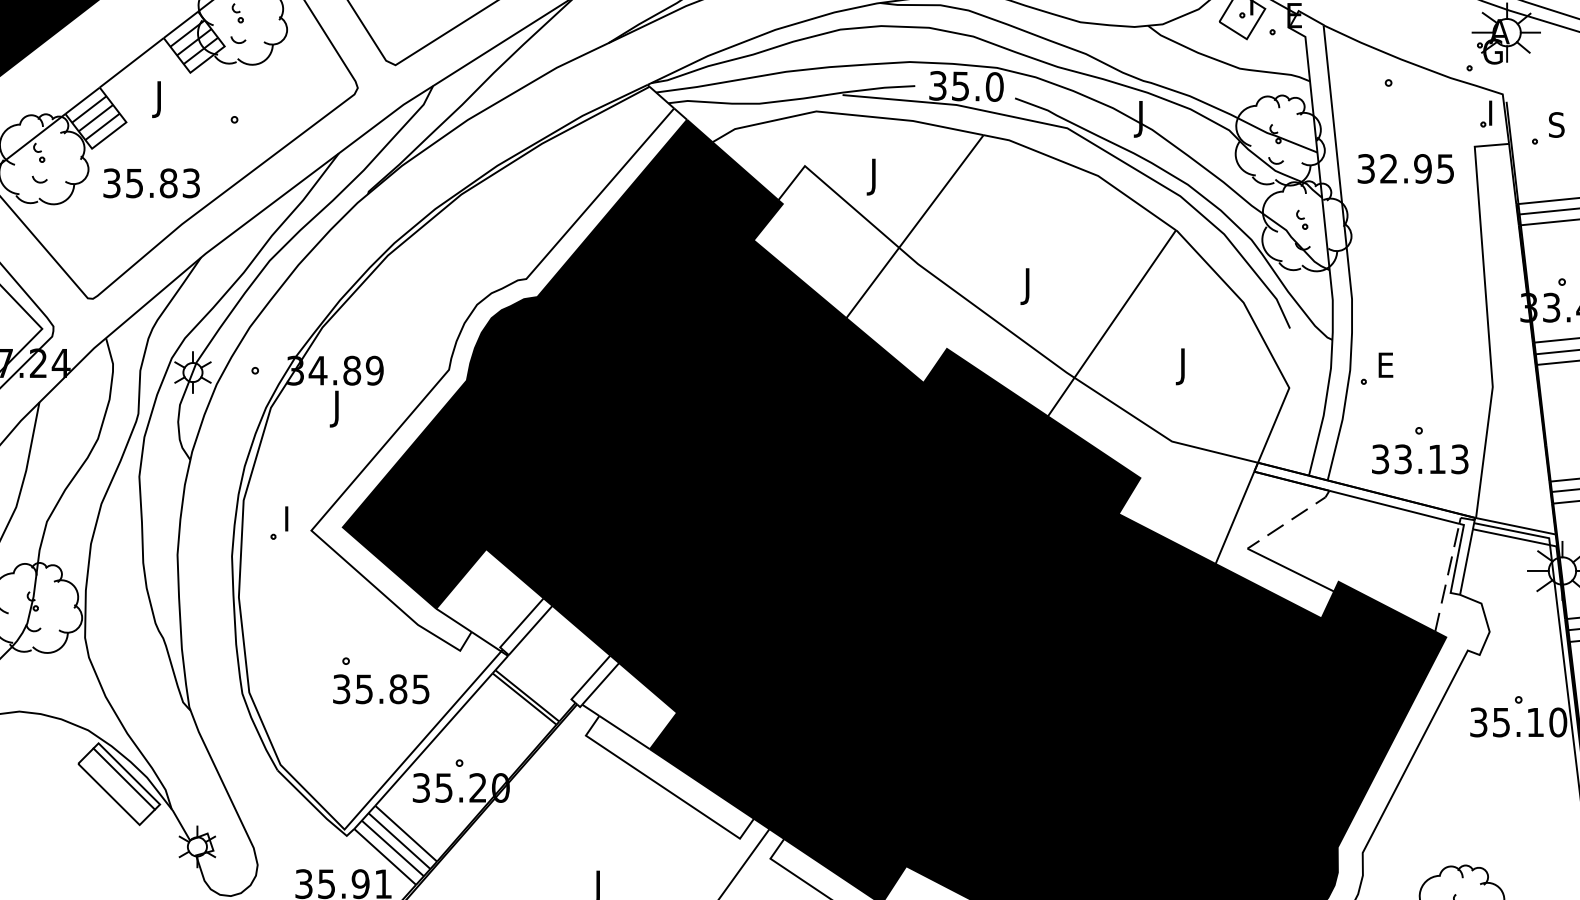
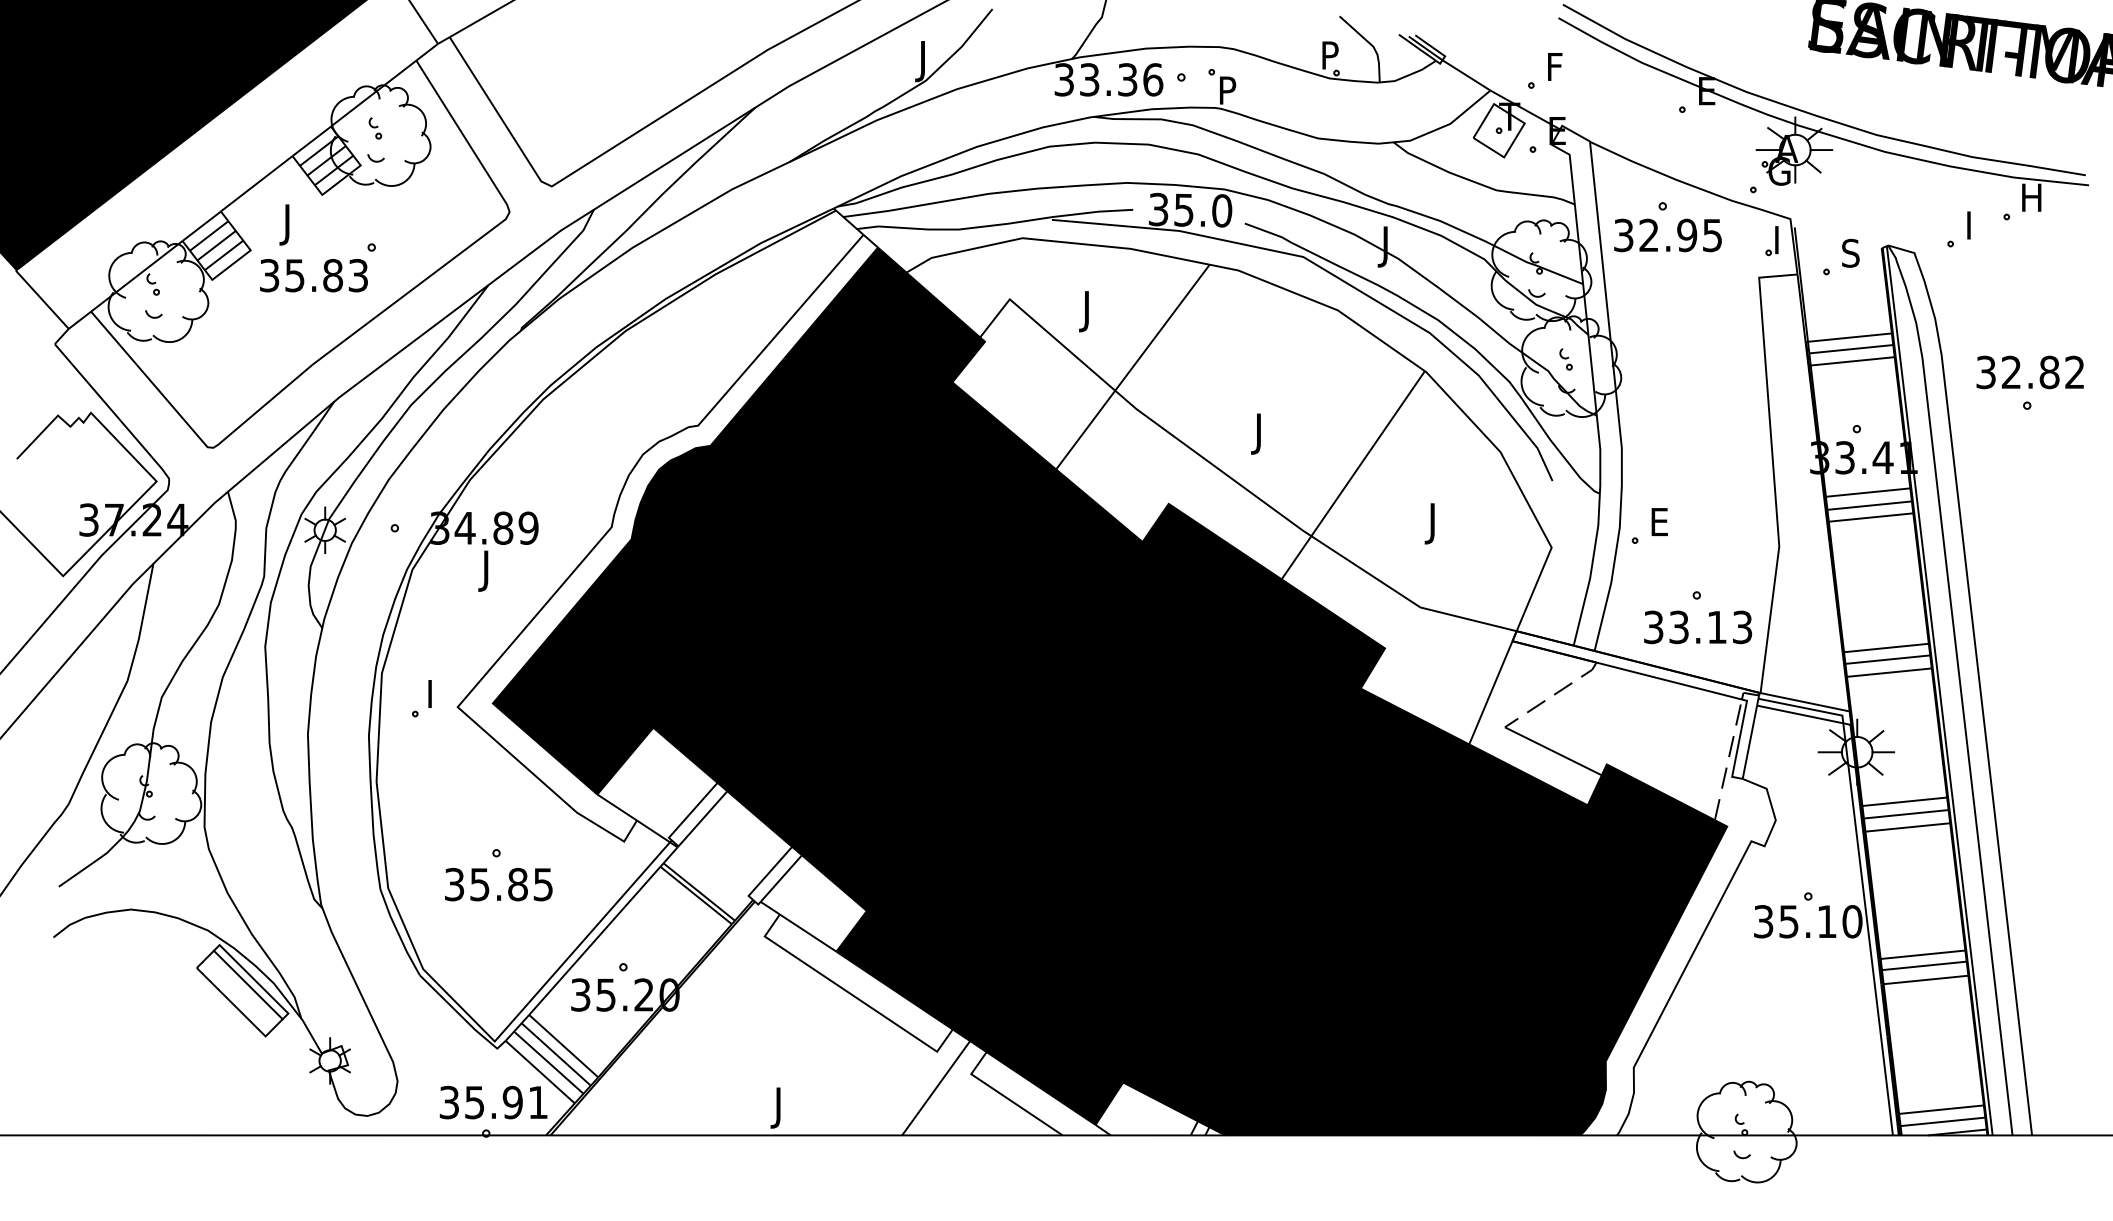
text: (1405, 168) -> (1667, 235), moved
text: (151, 183) -> (313, 275), moved
text: (380, 689) -> (498, 884), moved

